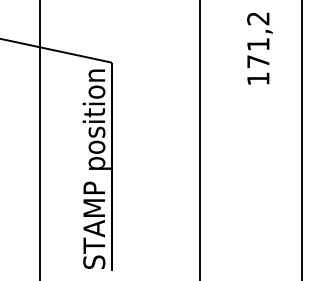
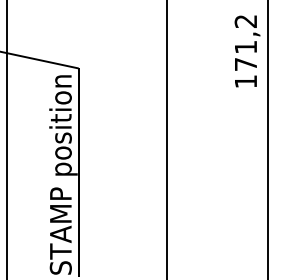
text: (259, 48) -> (247, 51), moved

